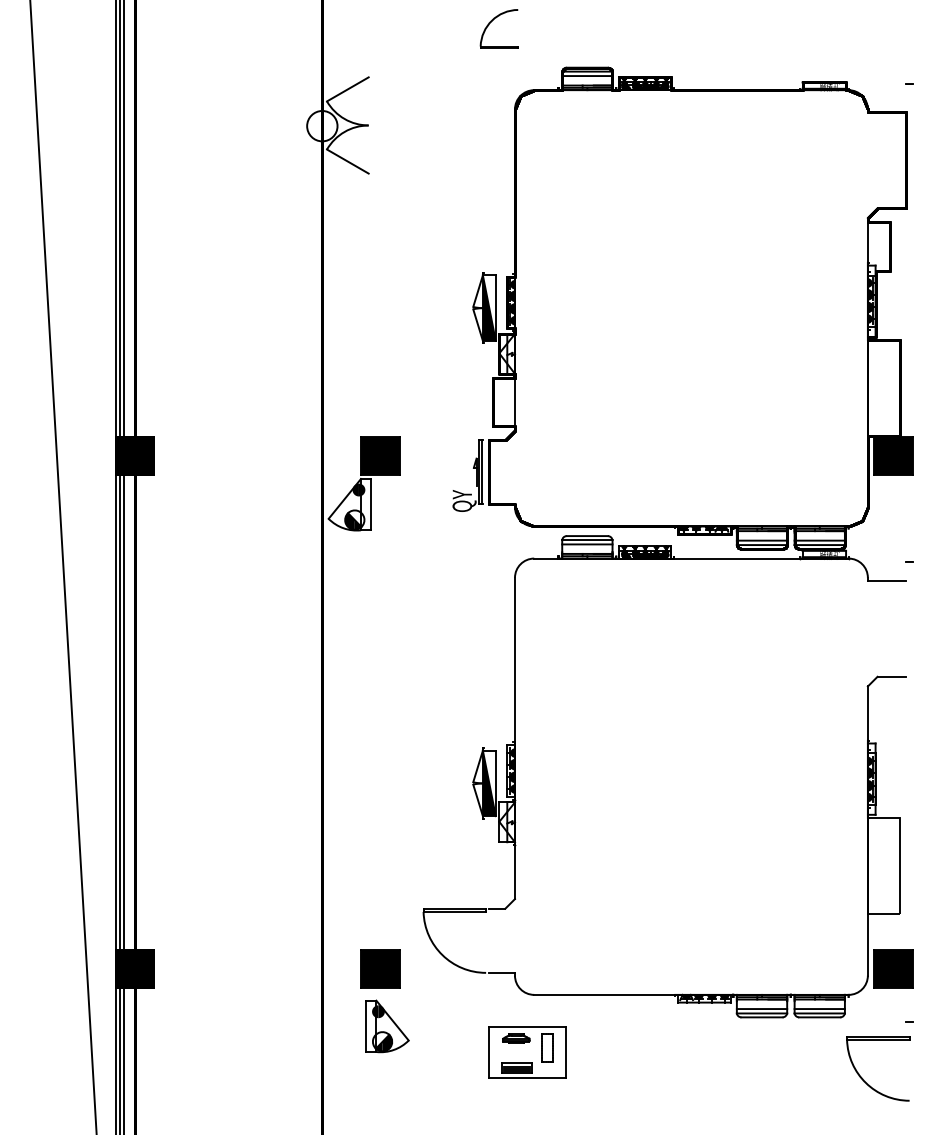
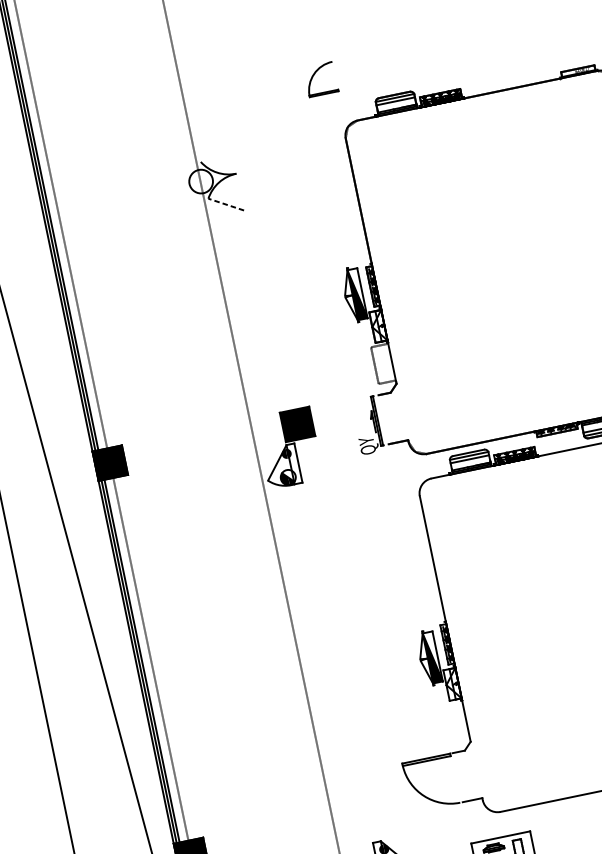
line: (347, 89) -> (214, 149), removed
line: (347, 161) -> (225, 204), solid -> dashed
line: (489, 472) -> (383, 419), removed
part: (380, 968) -> (378, 816), removed

